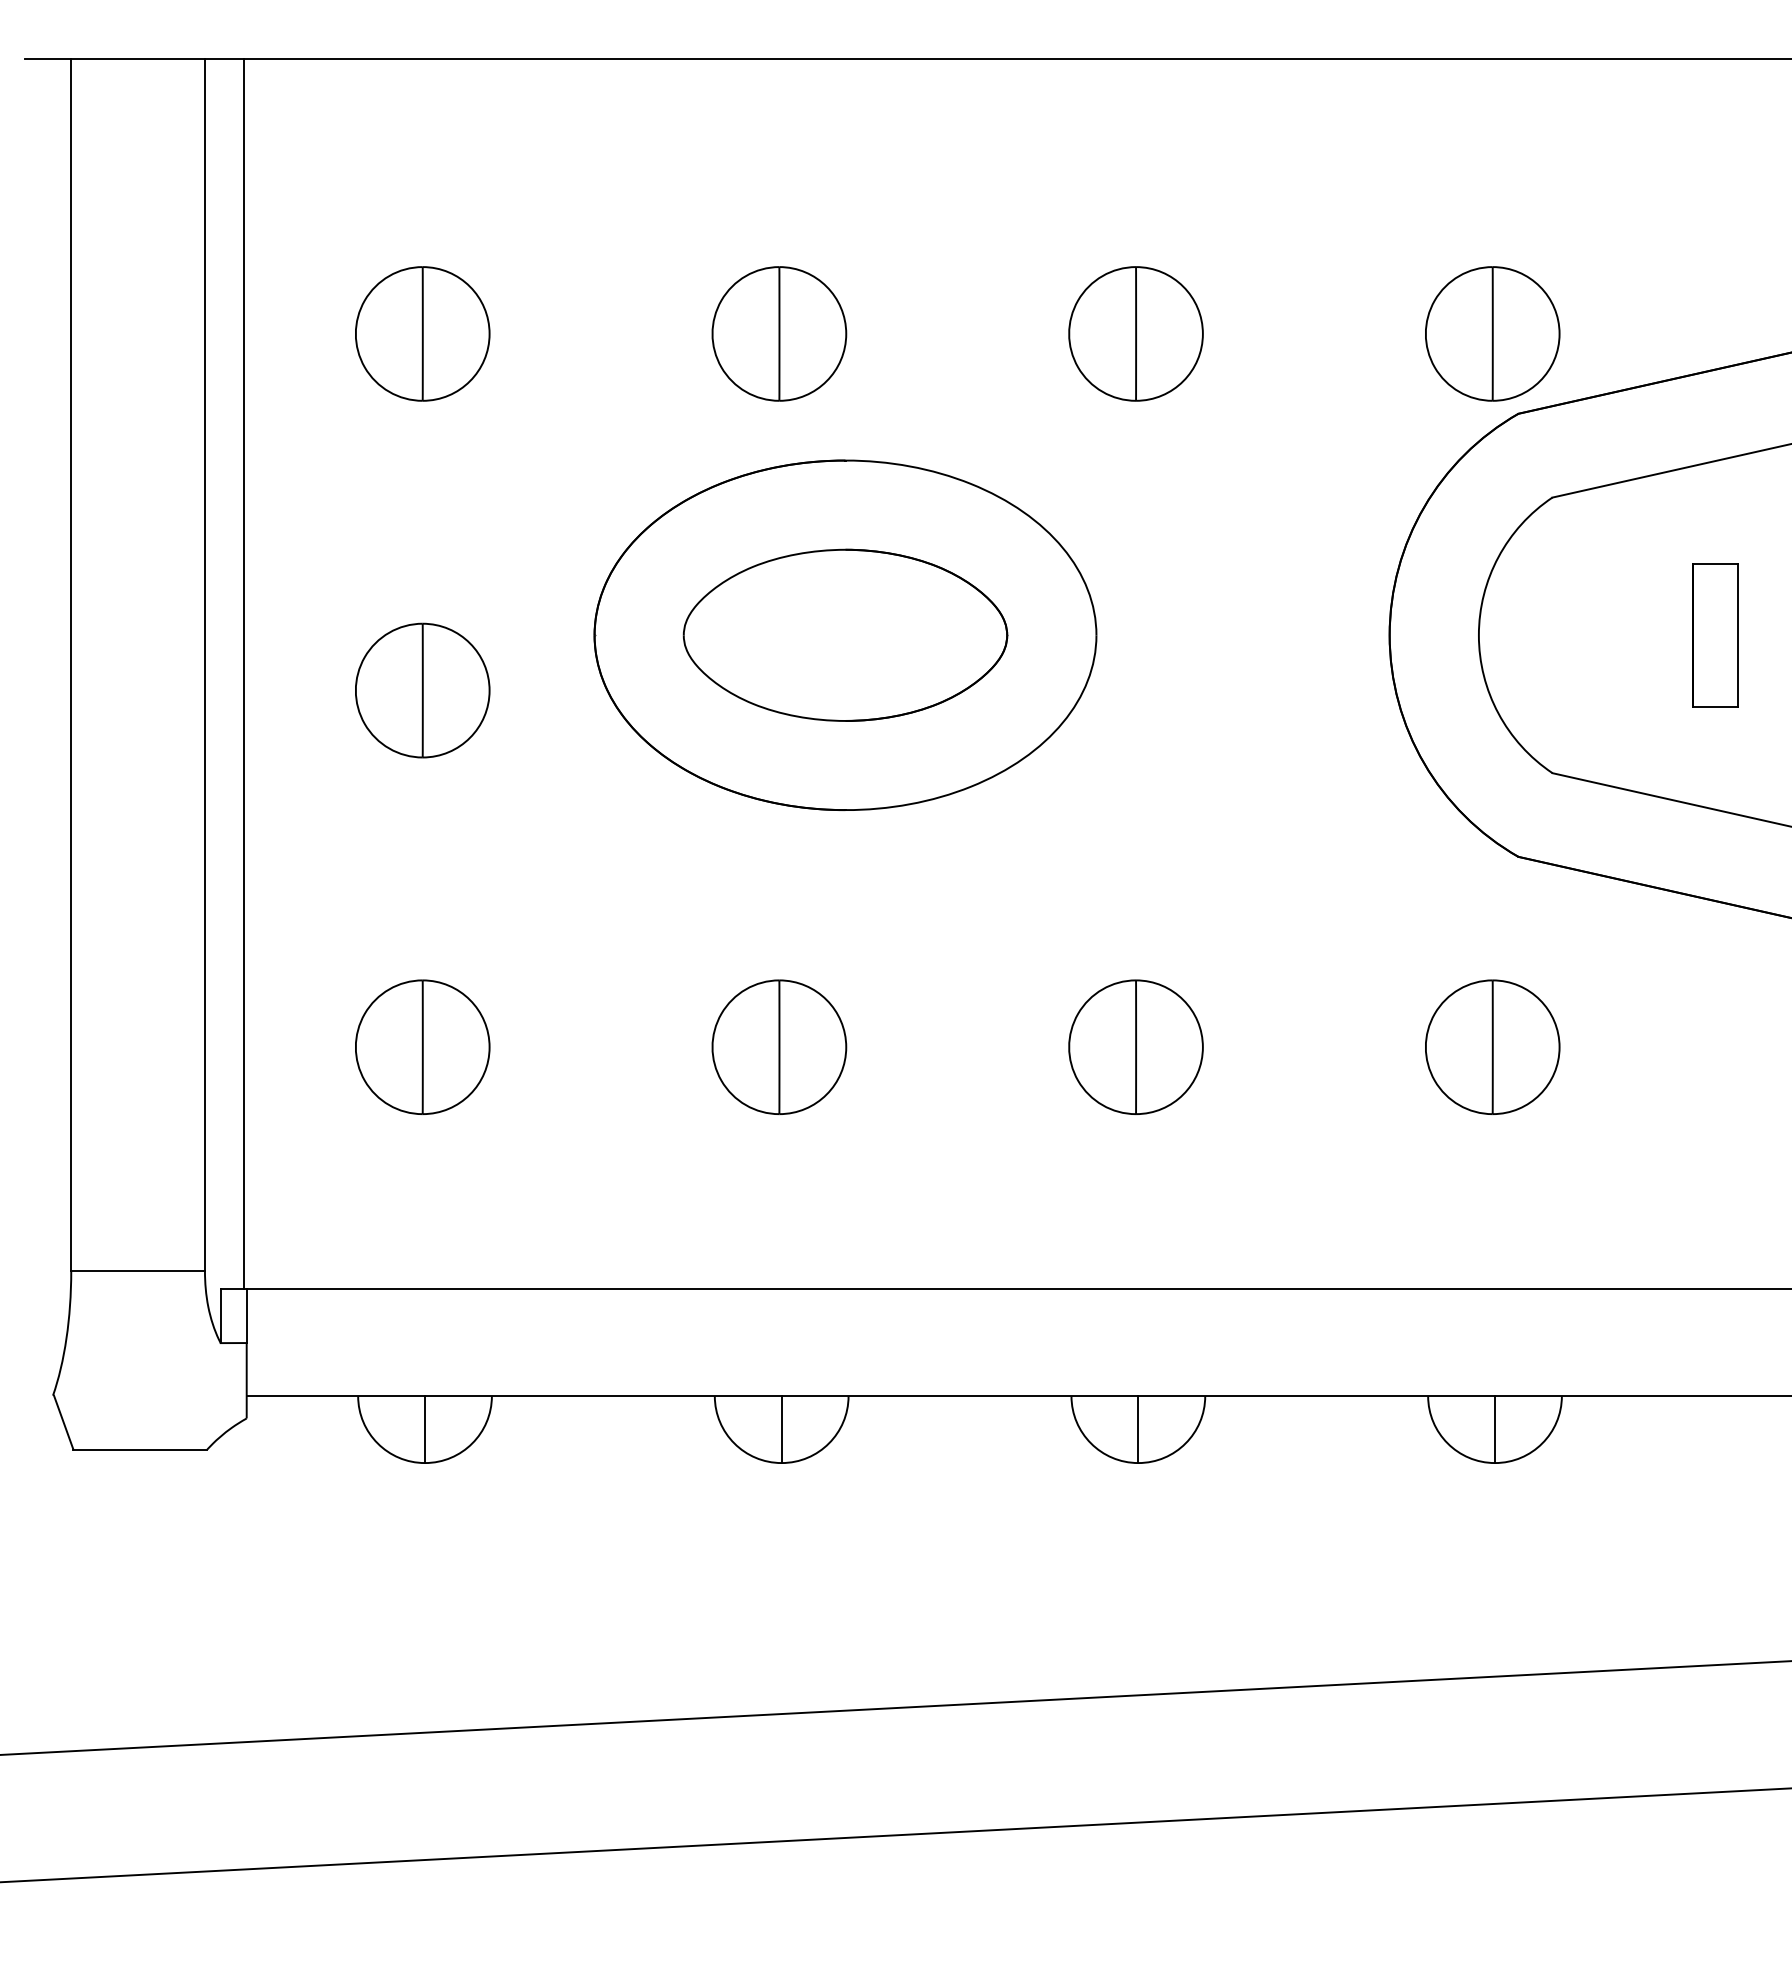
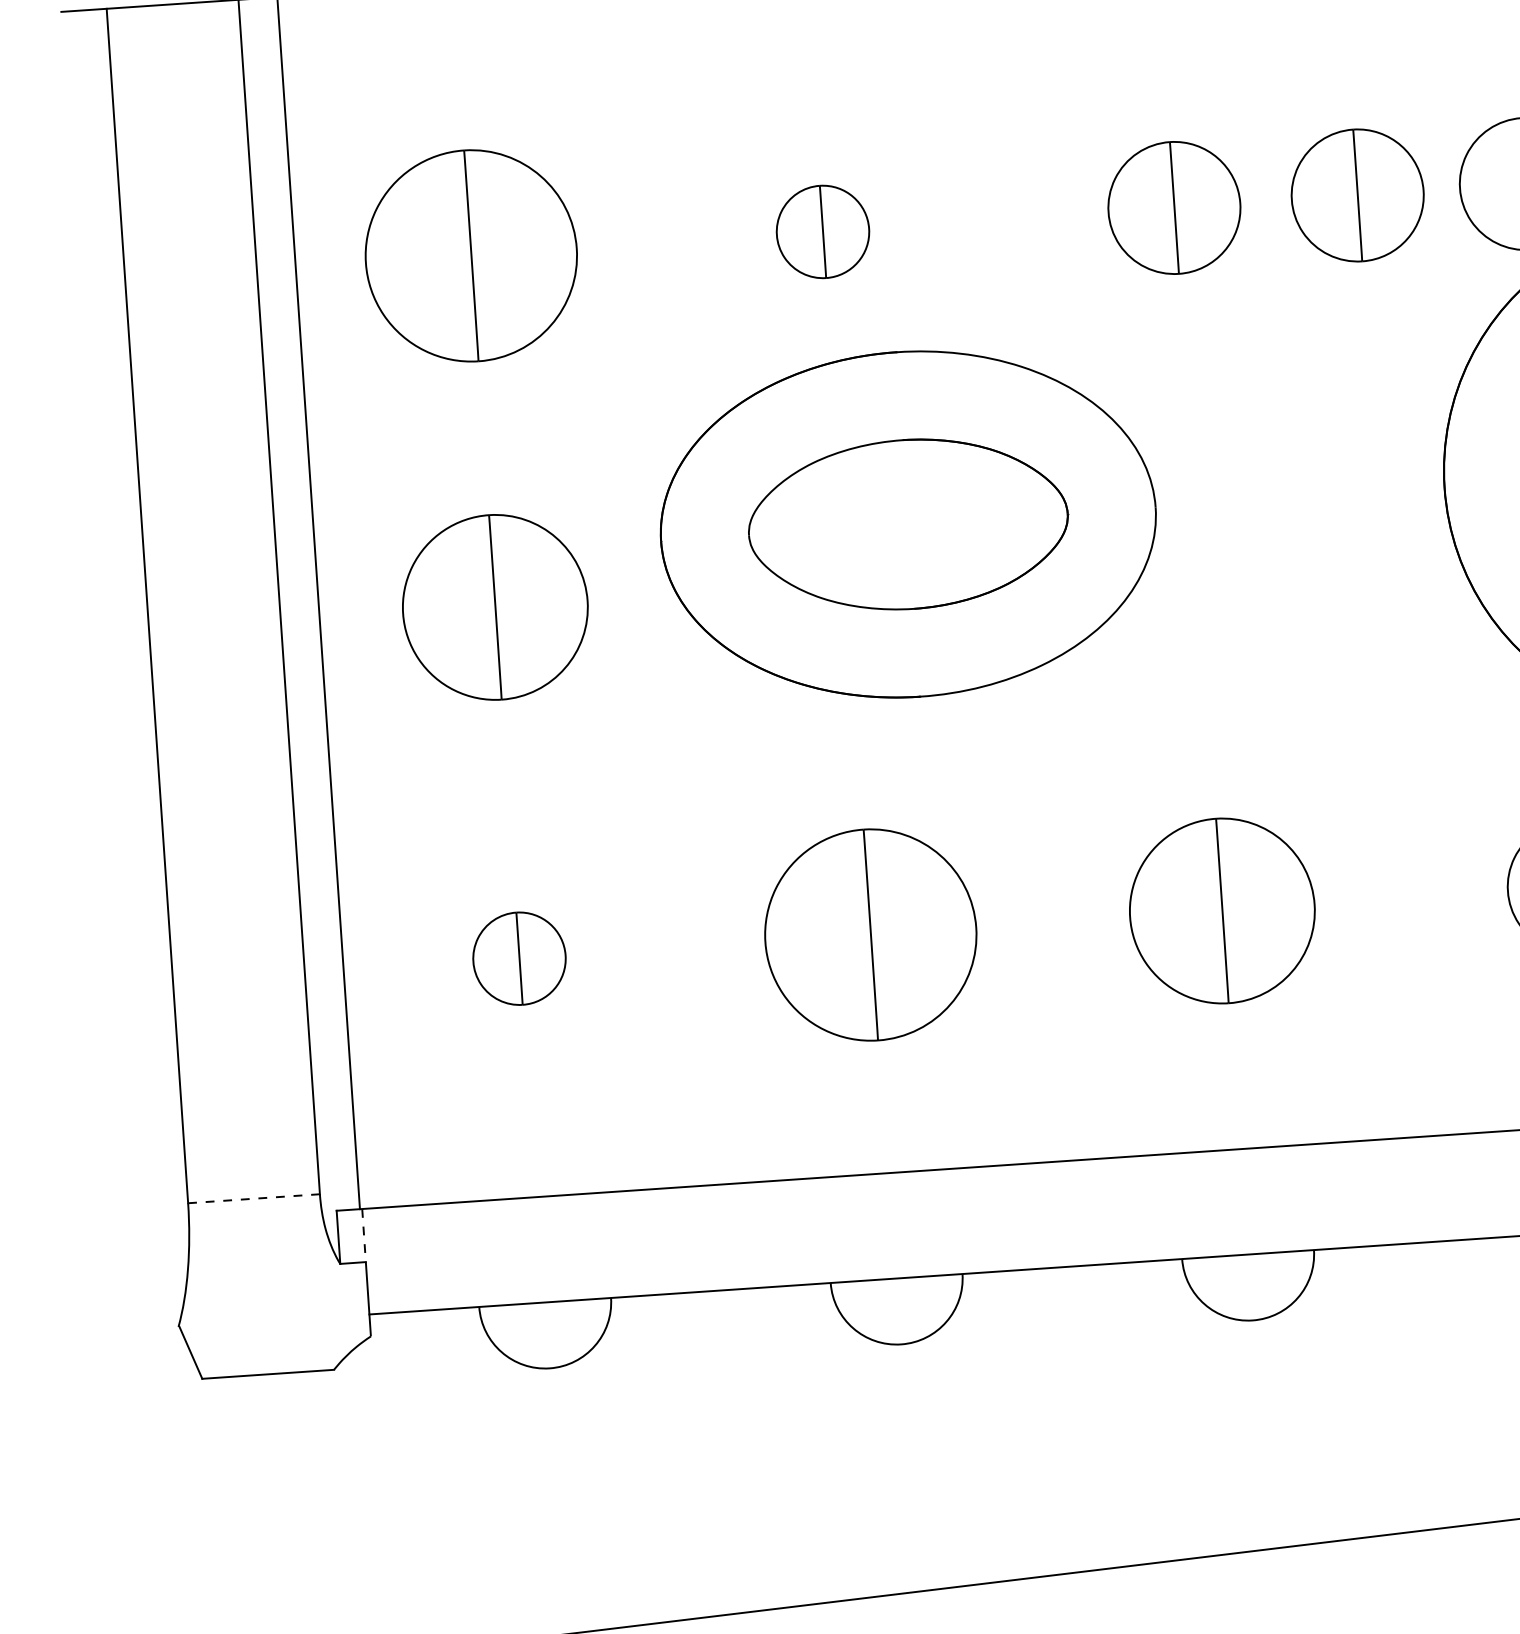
part: (422, 333) -> (471, 255), size x1.6
part: (779, 333) -> (823, 231), size x0.7
part: (1321, 333) -> (1357, 195), added
part: (422, 690) -> (495, 607), size x1.4
part: (422, 1046) -> (519, 958), size x0.7
part: (779, 1046) -> (870, 934), size x1.6
part: (1135, 1046) -> (1221, 910), size x1.4
line: (138, 1271) -> (254, 1198), solid -> dashed
line: (246, 1316) -> (363, 1235), solid -> dashed
line: (425, 1429) -> (547, 1335), removed
line: (781, 1429) -> (898, 1311), removed
line: (1138, 1429) -> (1250, 1287), removed

